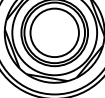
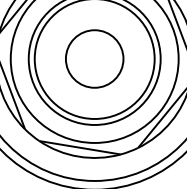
circle: (54, 32) -> (94, 58), size x0.6

